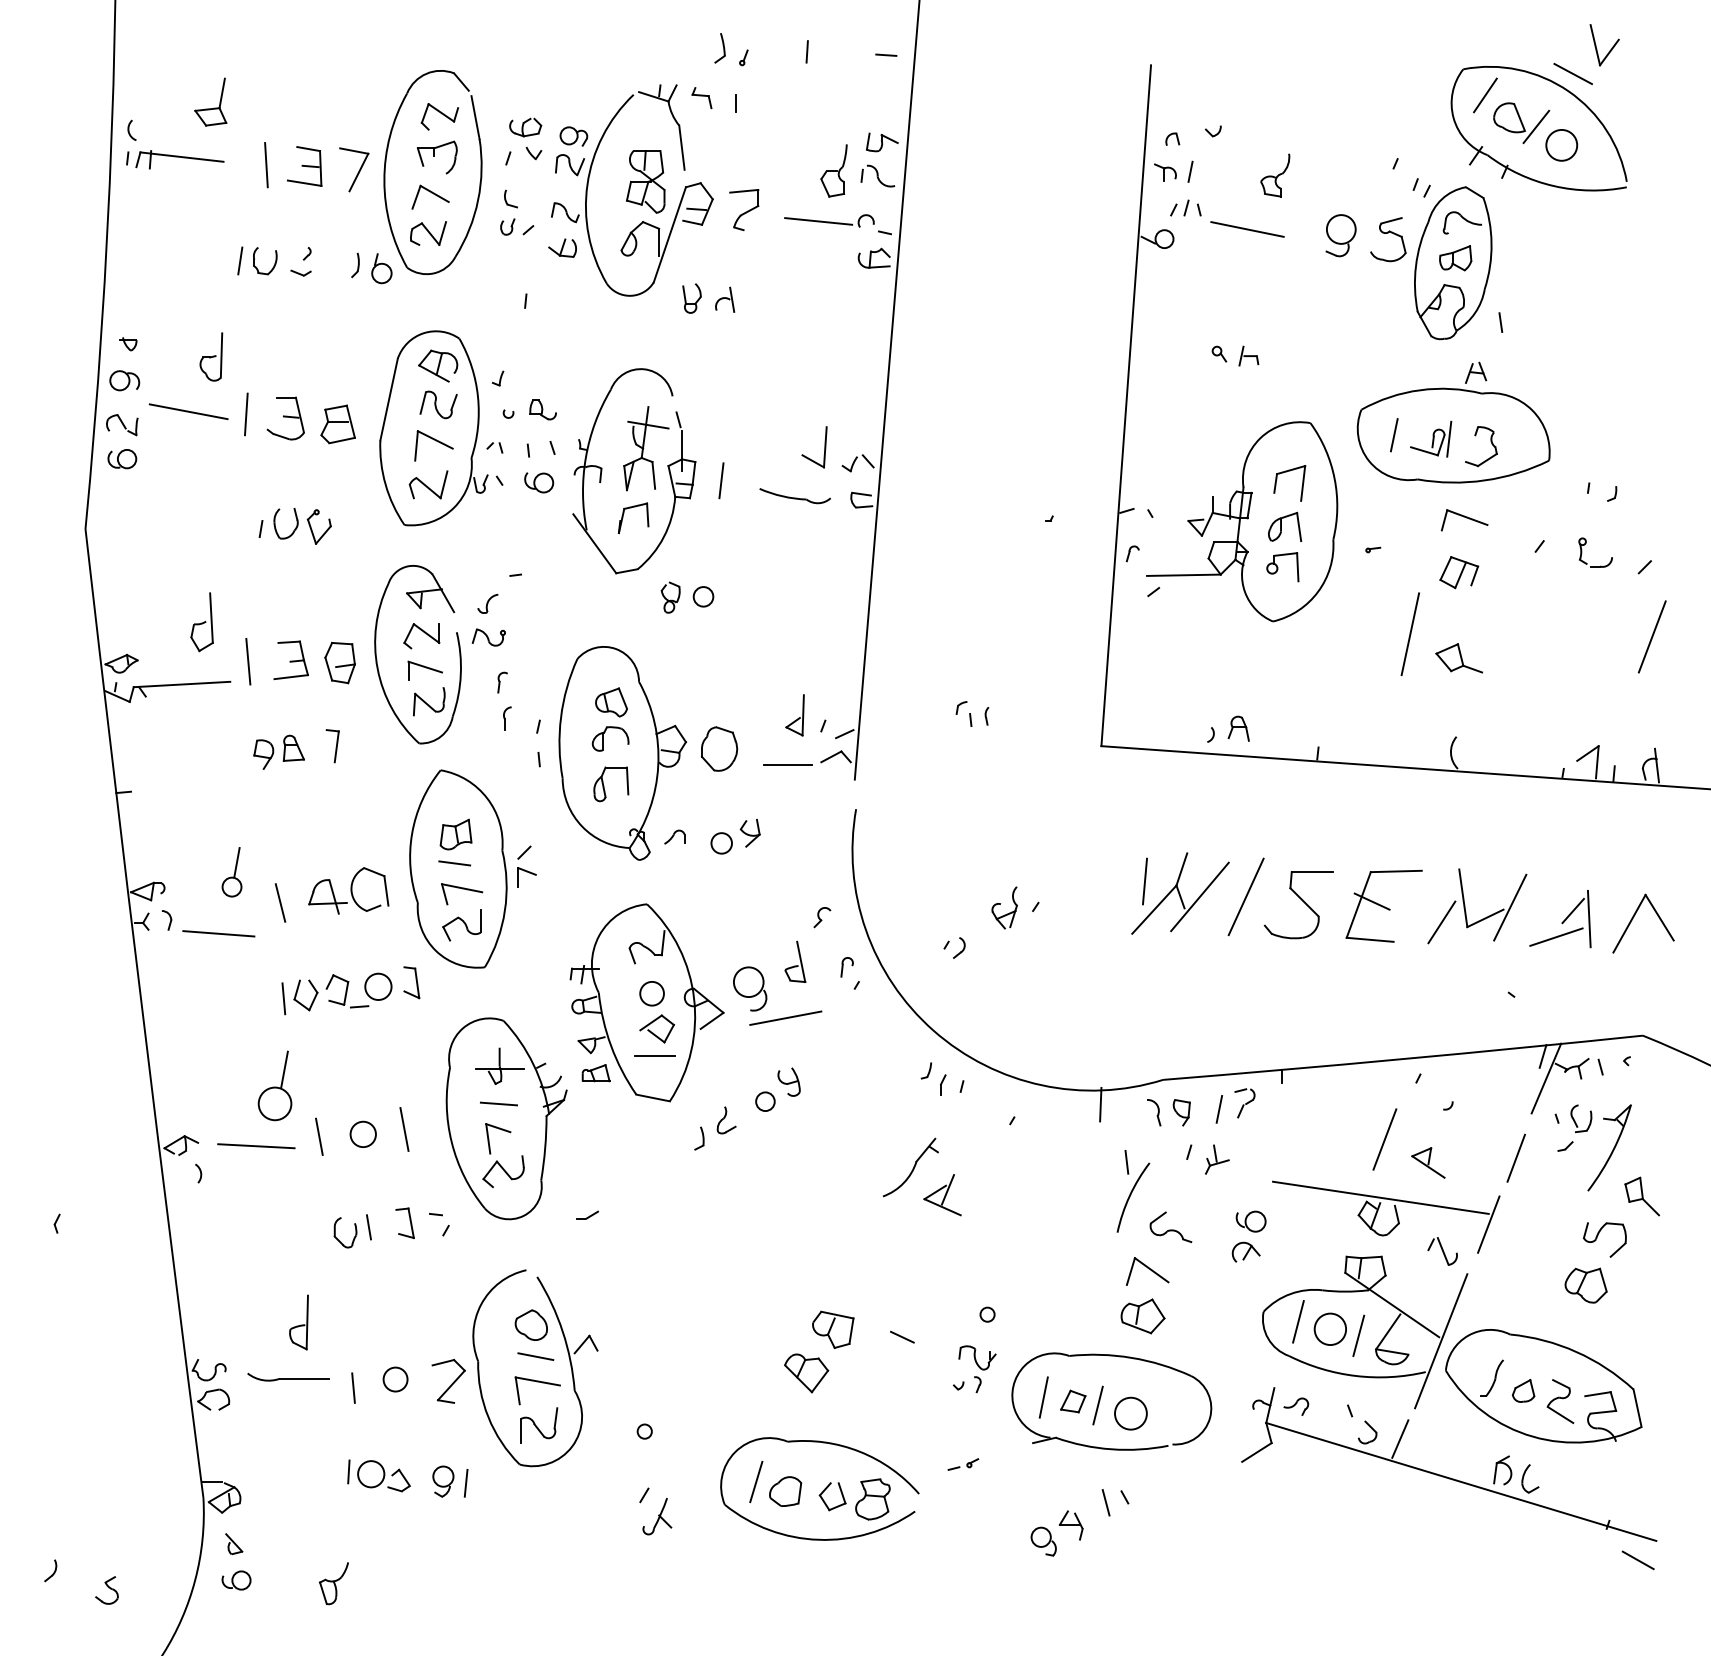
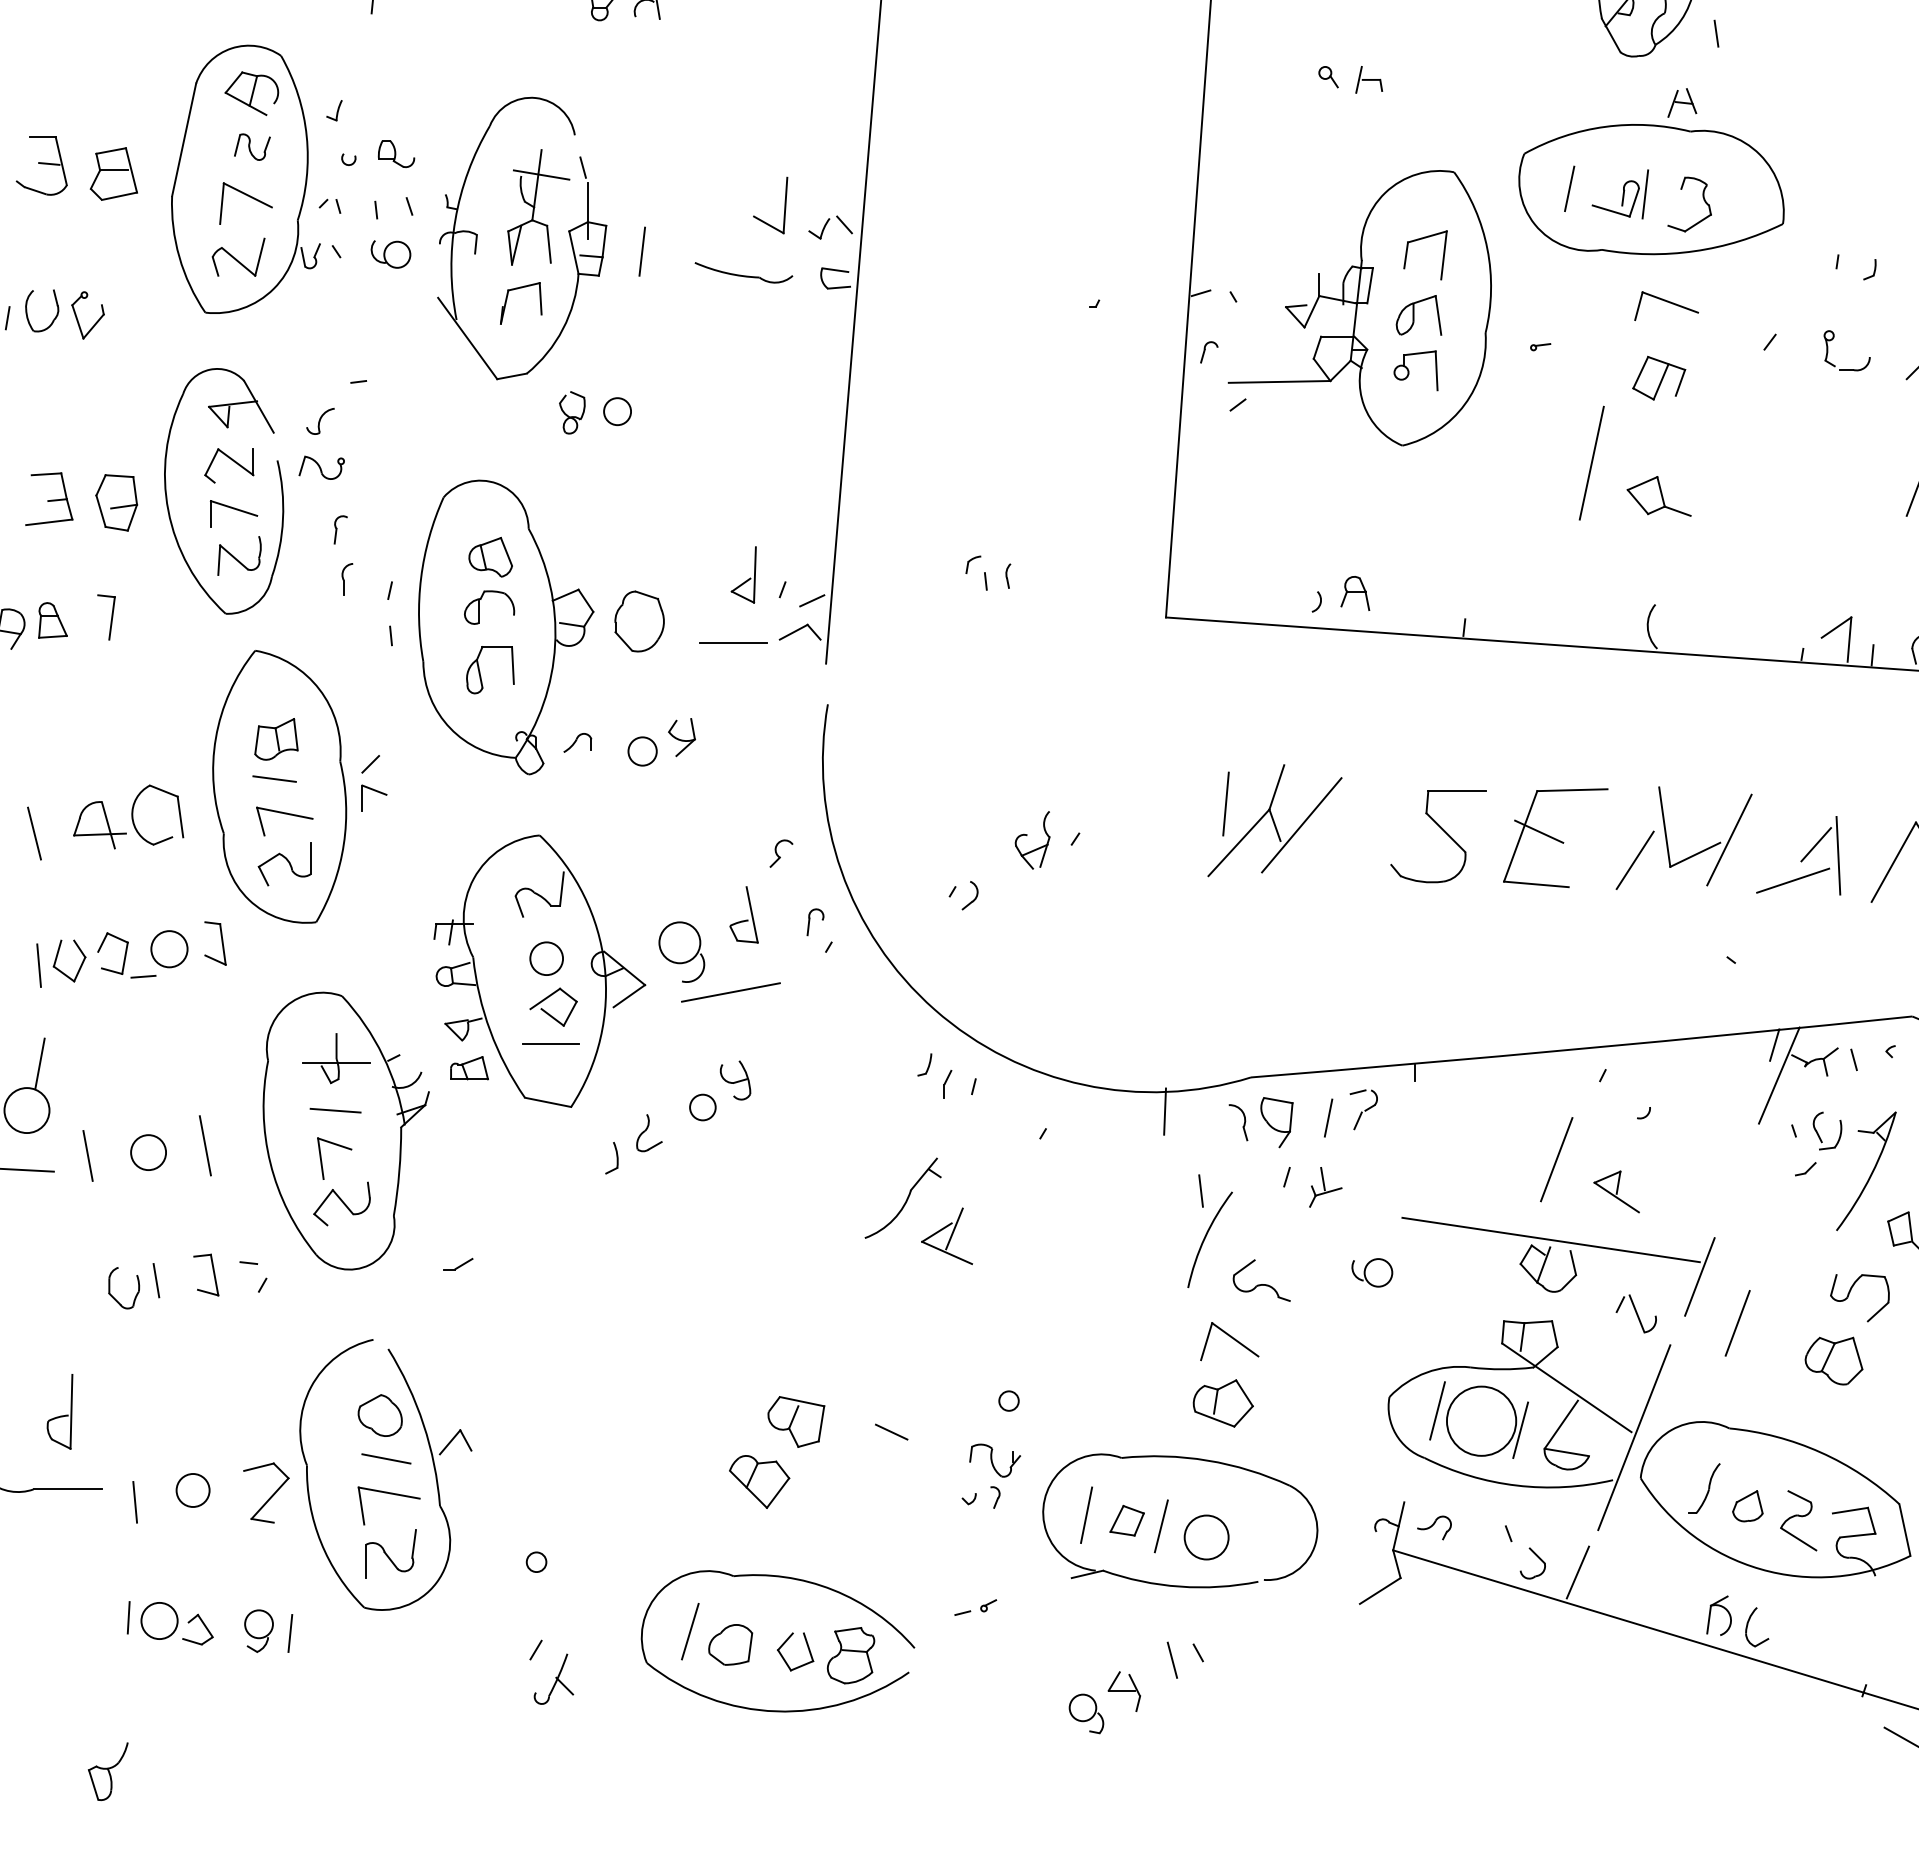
part: (438, 404) -> (252, 146), size x0.7
line: (1245, 896) -> (1364, 824), removed
part: (1181, 1112) -> (1276, 1122), size x1.4
line: (1515, 1157) -> (1736, 1322), moved
part: (1245, 1251) -> (1364, 1313), removed
circle: (1330, 1329) -> (1481, 1421), size x1.6

